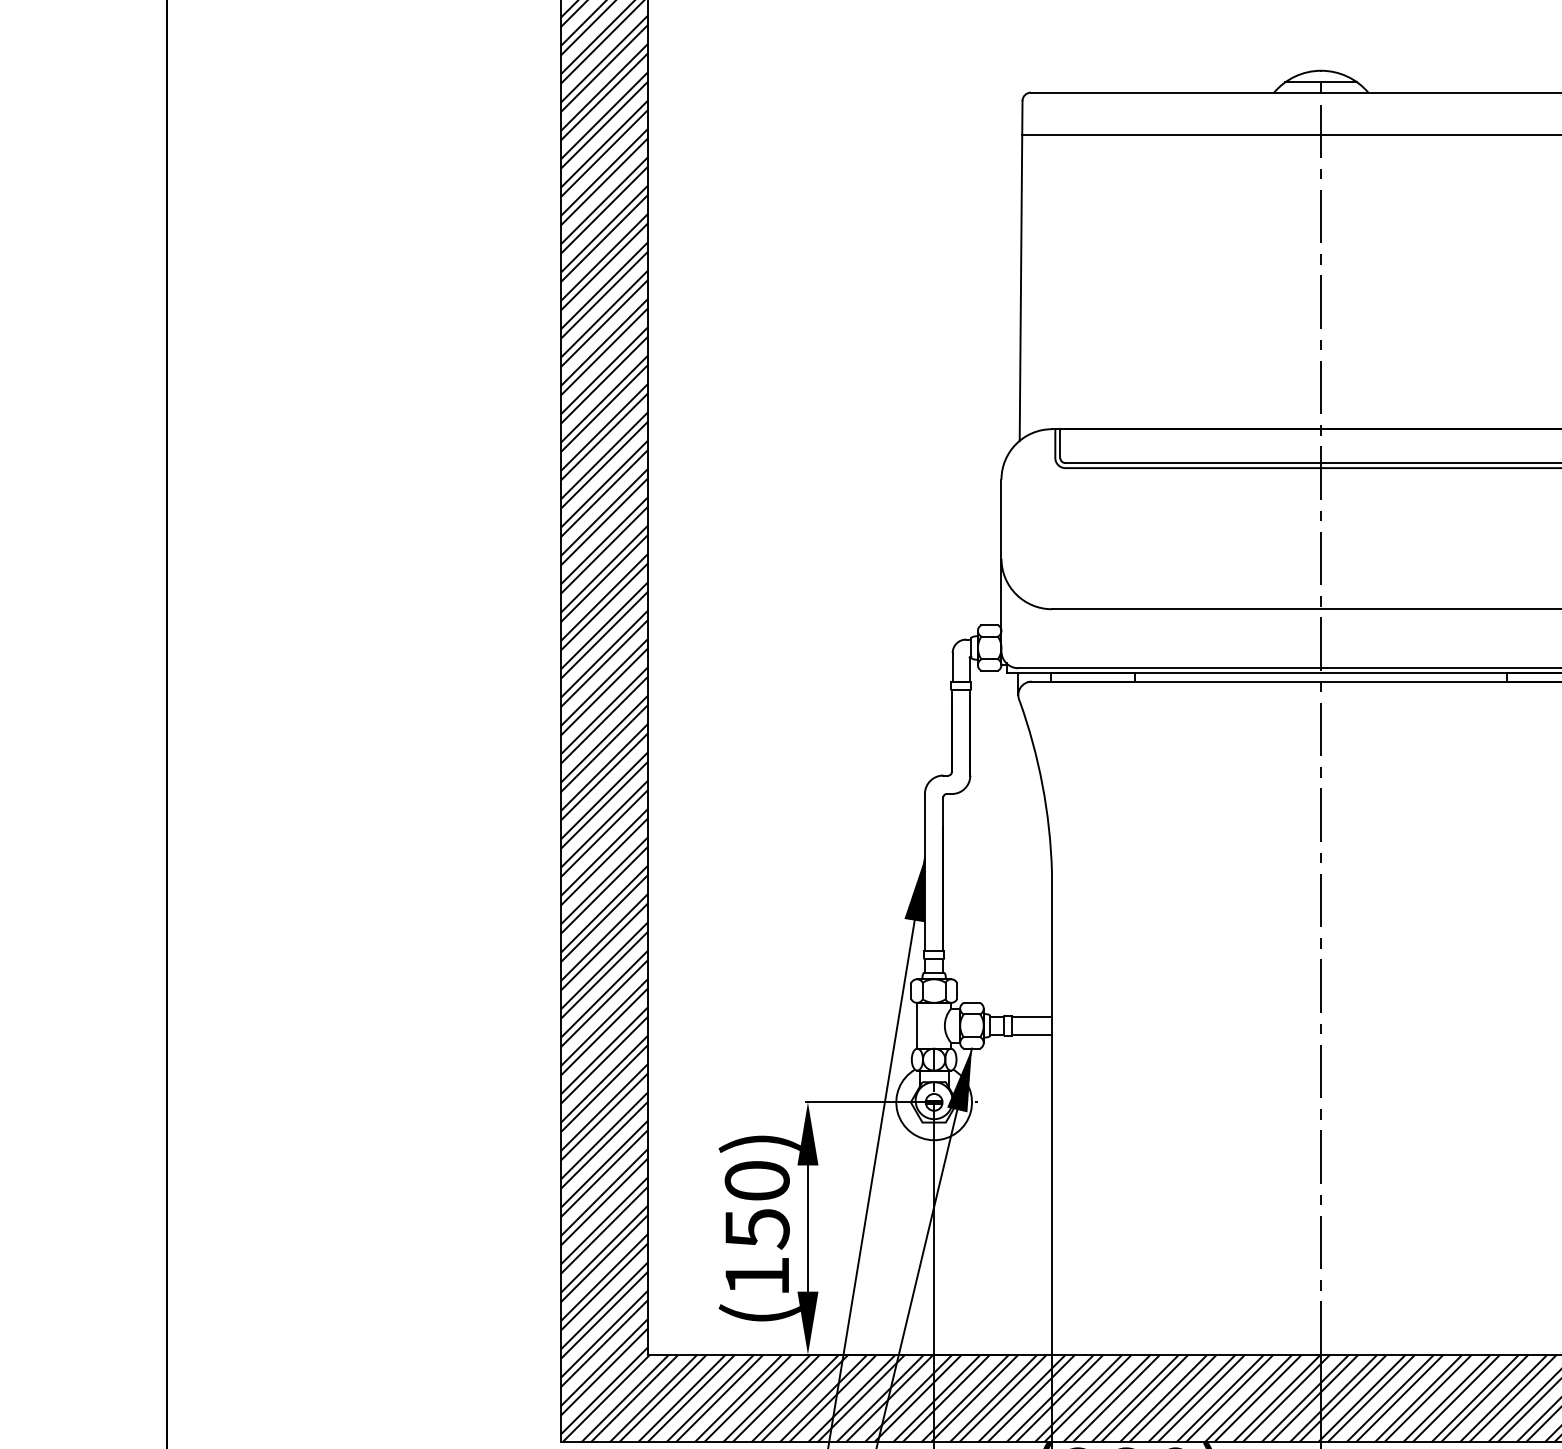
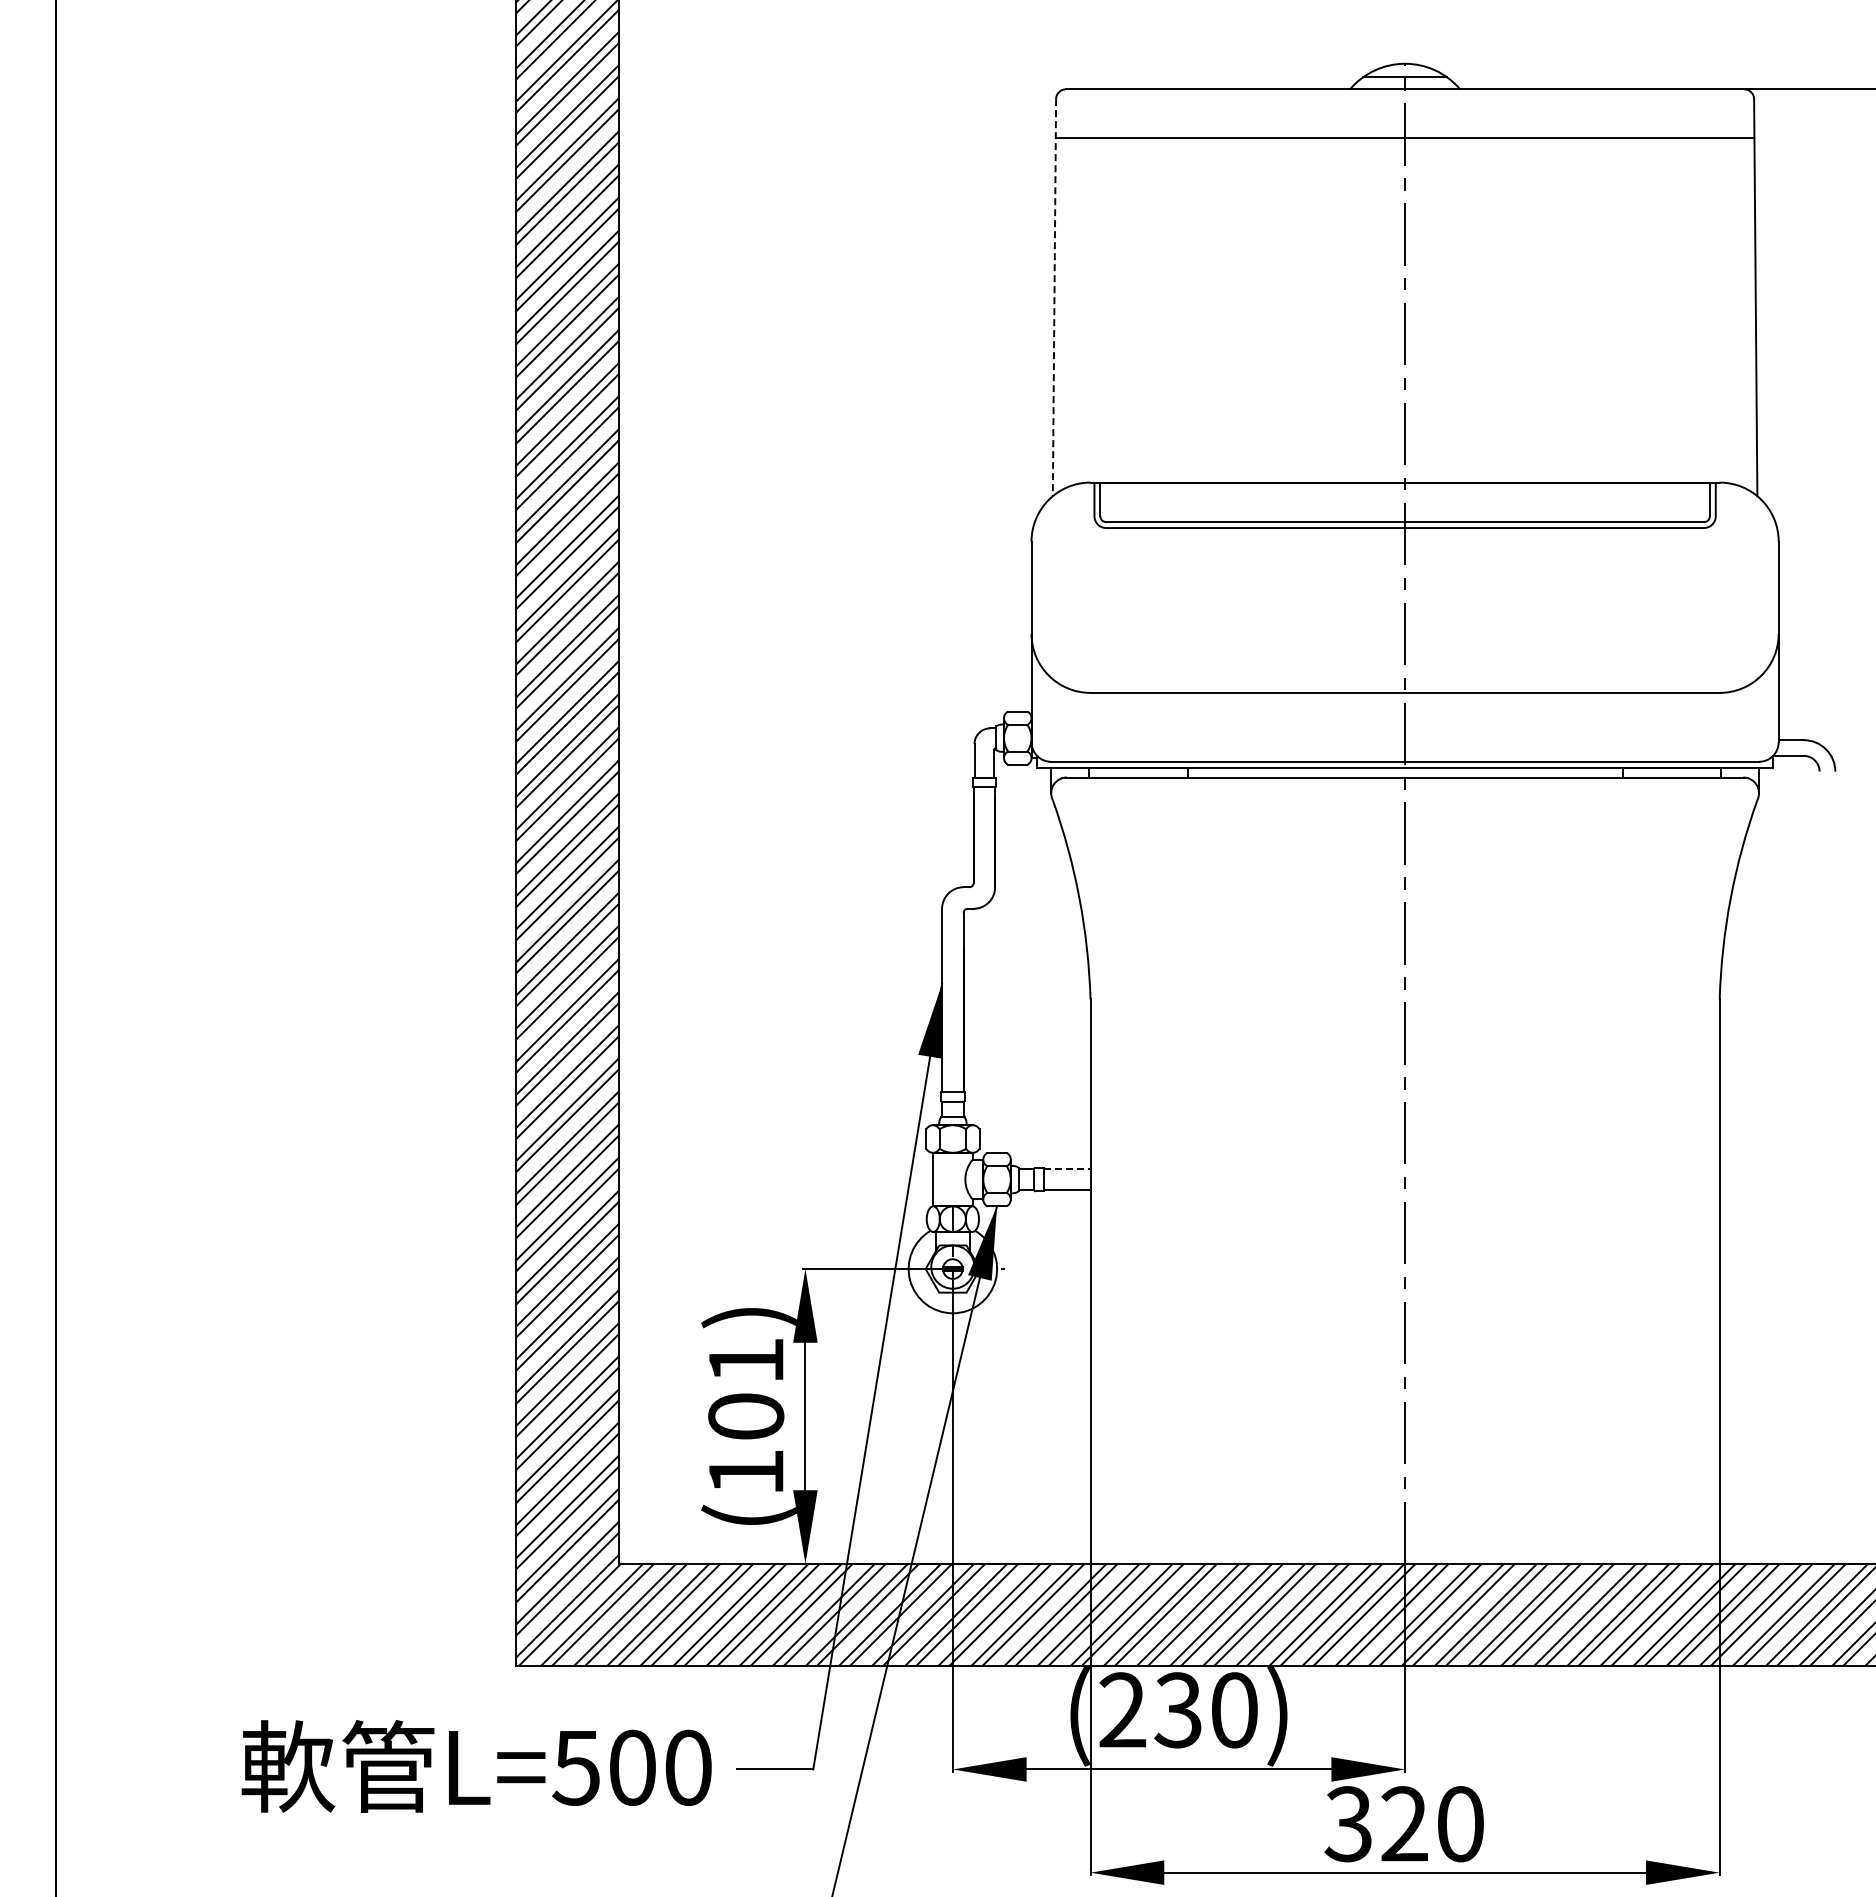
line: (1021, 270) -> (1054, 297), solid -> dashed
line: (1032, 1016) -> (1067, 1168), solid -> dashed
text: (757, 1205) -> (746, 1389), (150) -> (101)

